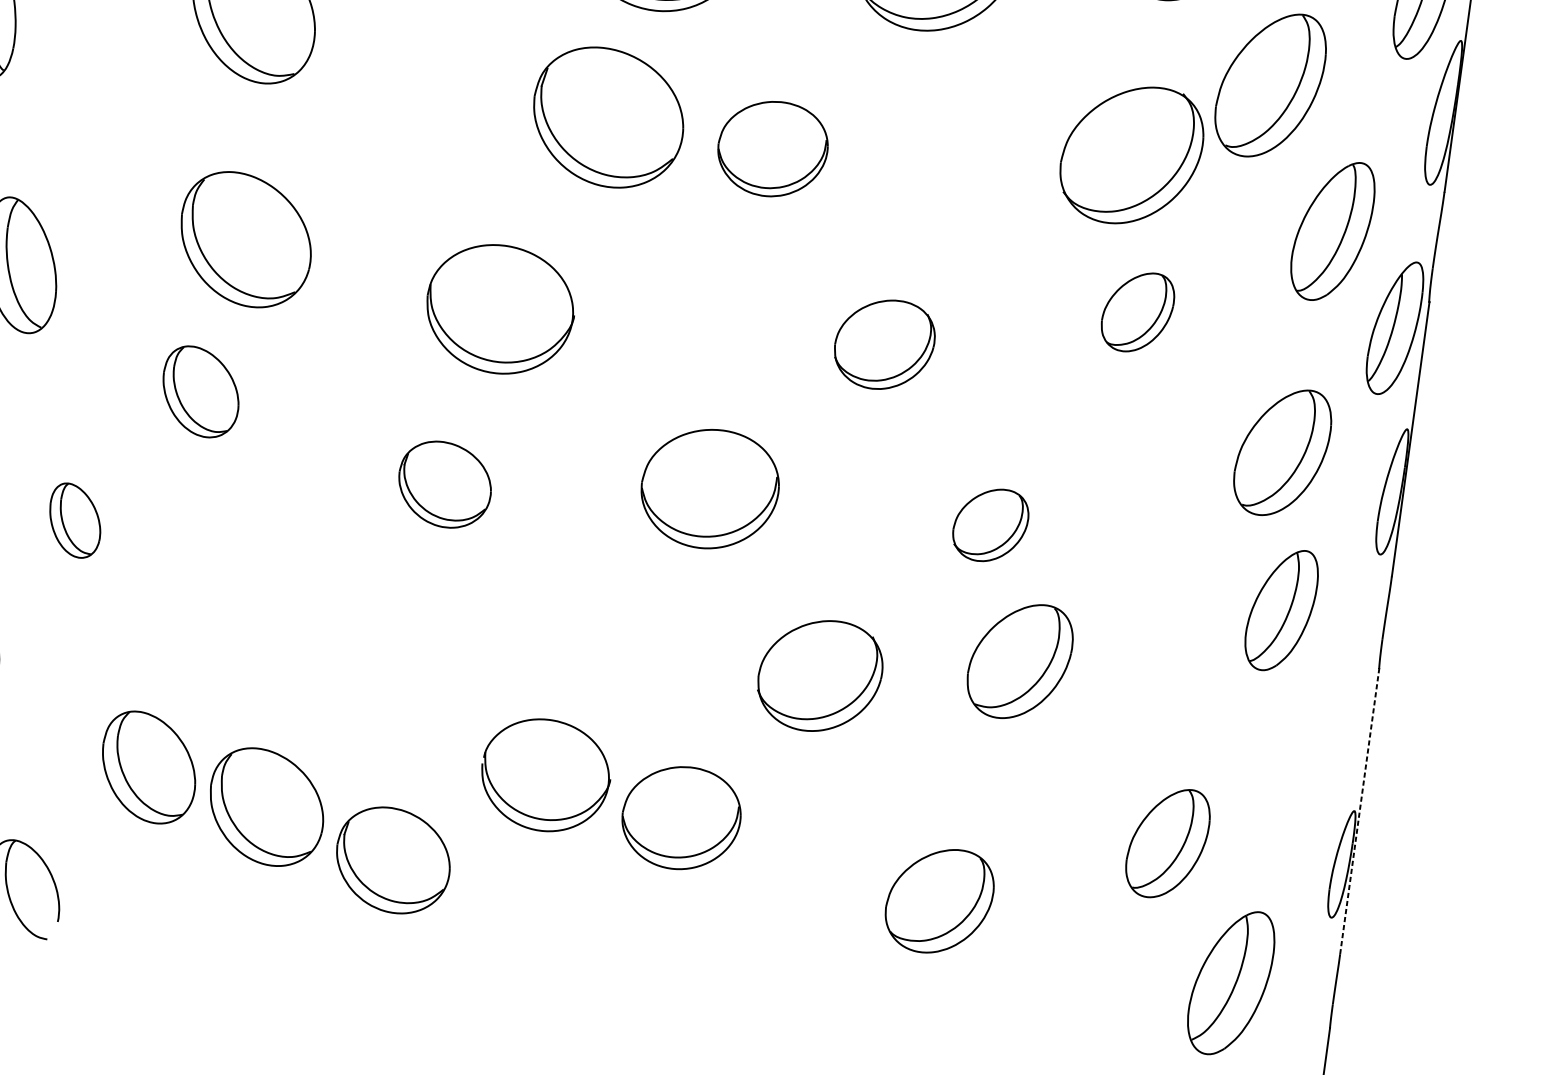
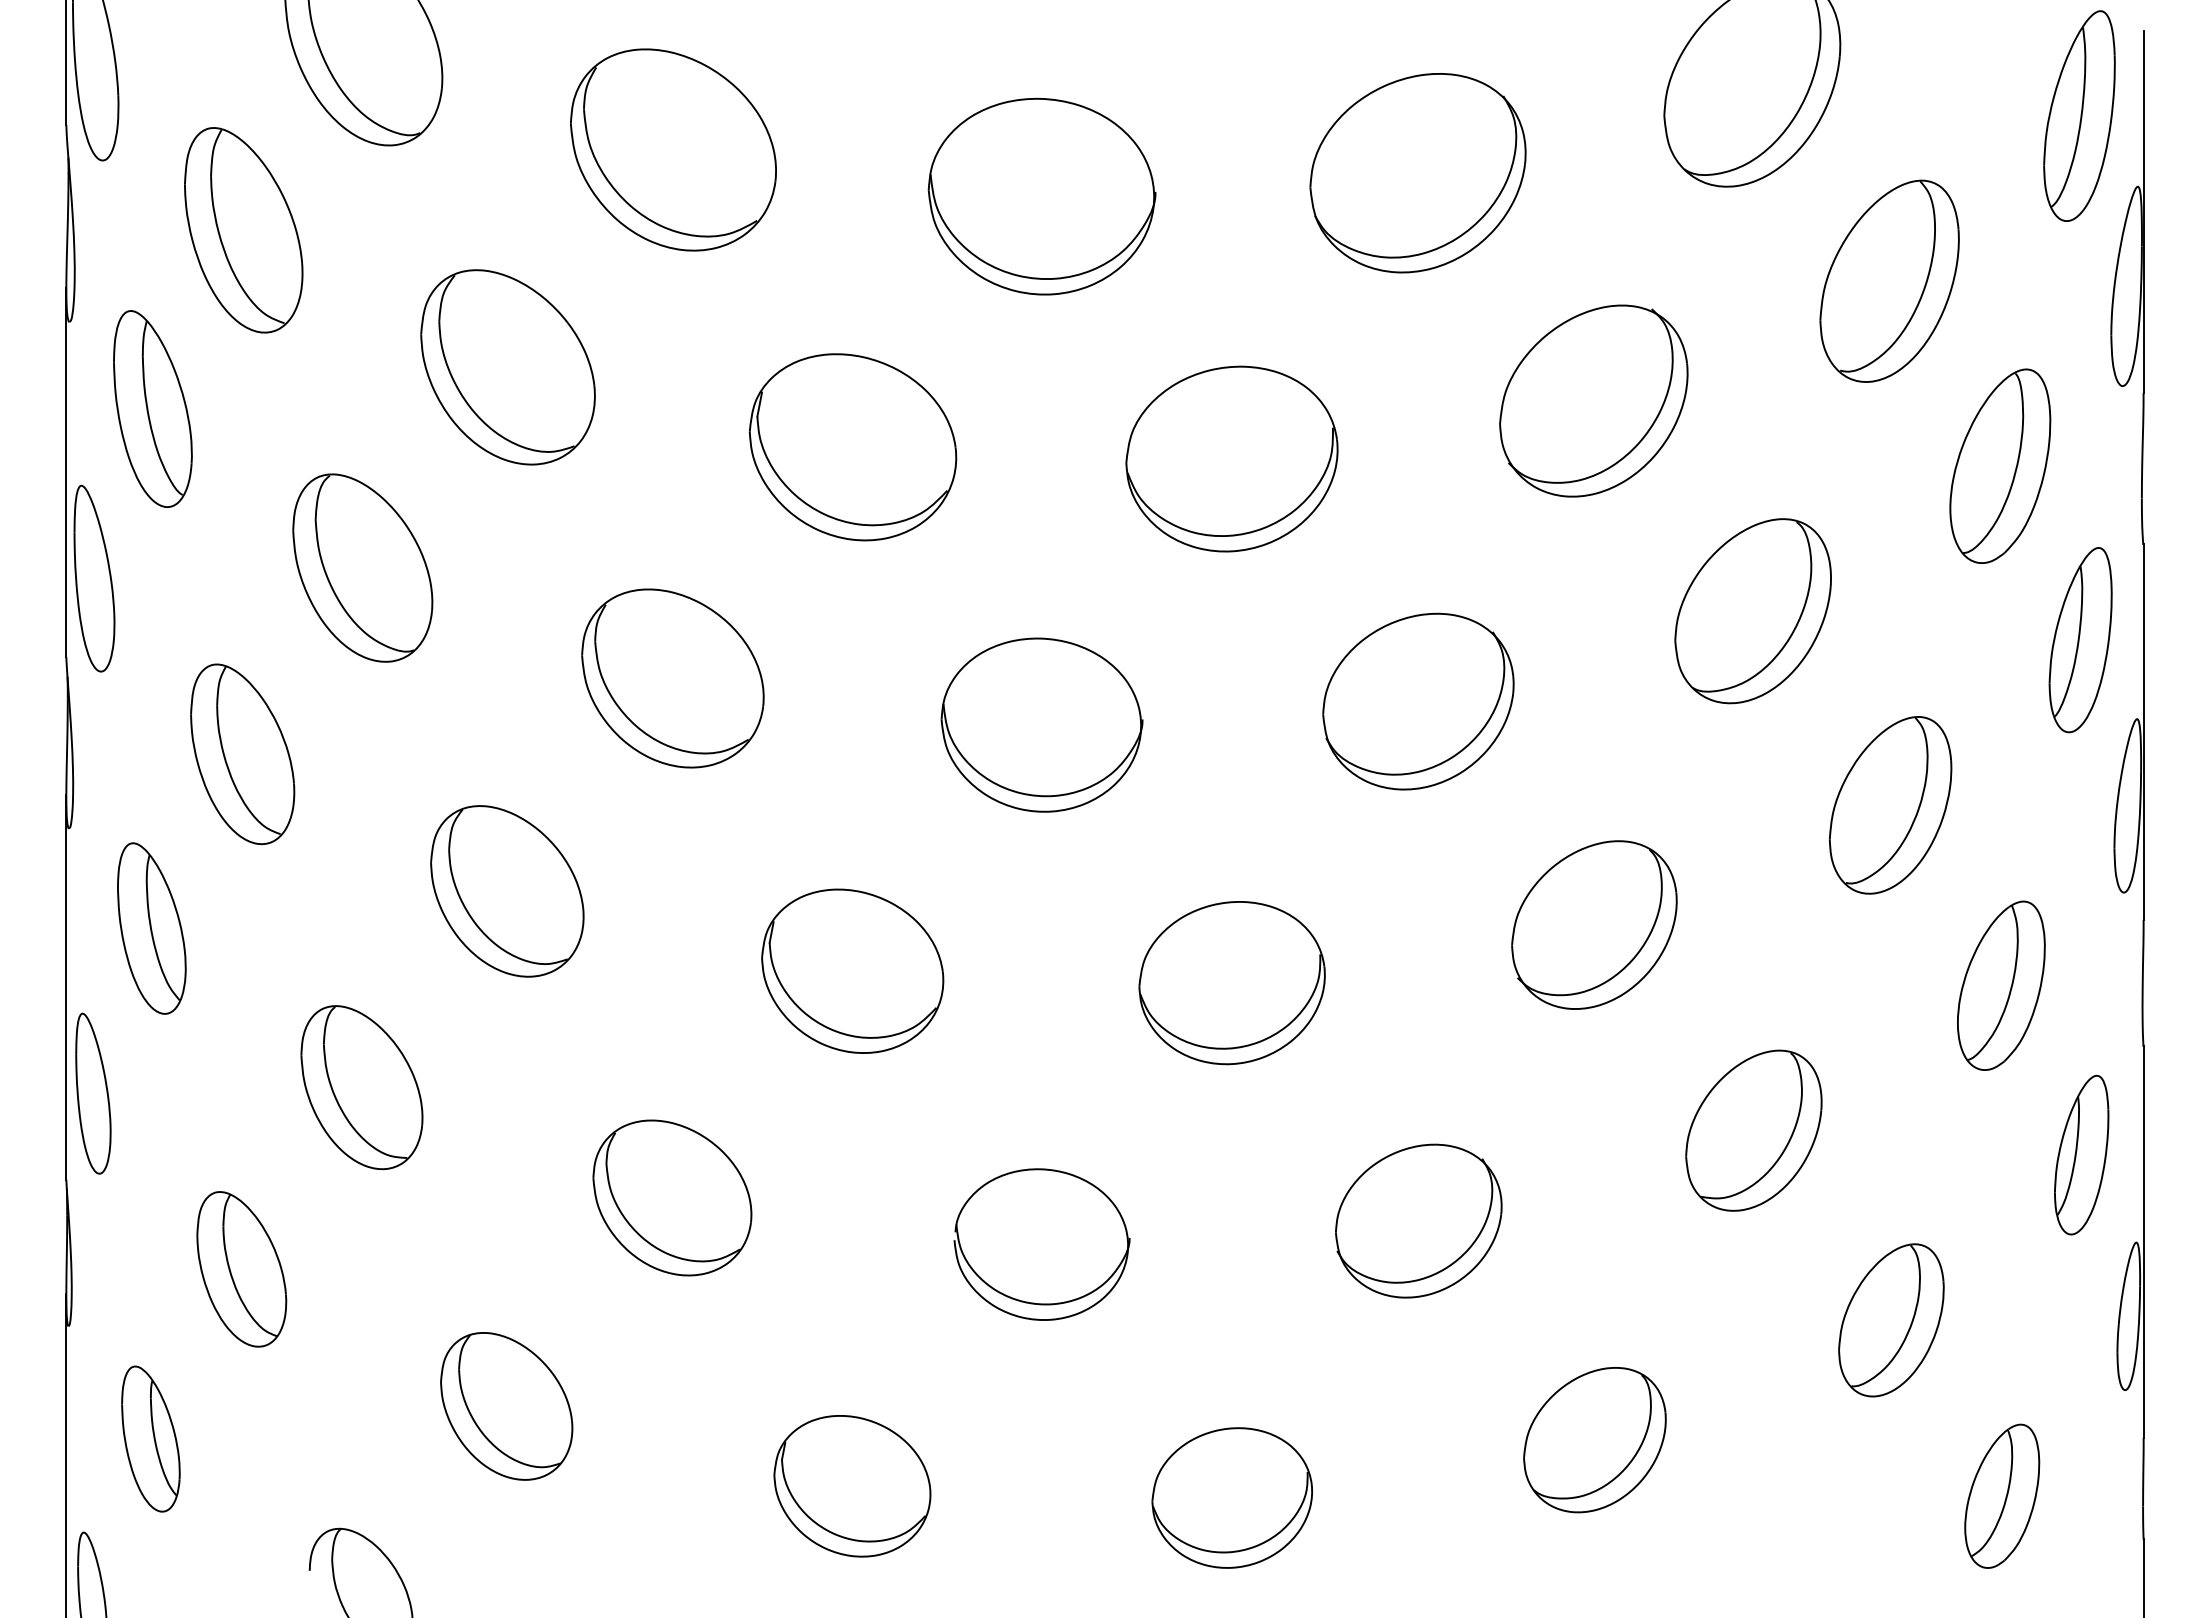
part: (608, 117) -> (852, 447), moved
part: (127, 141) -> (362, 567), added
part: (772, 148) -> (1231, 458), size x1.43
part: (1131, 154) -> (1593, 400), moved
part: (245, 239) -> (672, 678), moved
part: (500, 309) -> (1041, 724), moved
part: (1137, 312) -> (1752, 611), size x1.67
part: (1394, 328) -> (2080, 640), moved
part: (884, 344) -> (1418, 701), size x1.43
part: (201, 392) -> (507, 891), size x1.43
part: (1282, 452) -> (1890, 805), moved
part: (444, 484) -> (852, 970), size x1.43
part: (709, 489) -> (1231, 983), moved
part: (74, 520) -> (361, 1087), size x1.67
part: (990, 524) -> (1594, 924), size x1.67
part: (1019, 661) -> (1753, 1130), moved
part: (820, 675) -> (1418, 1220), moved
part: (1323, 741) -> (2081, 1154), added
part: (545, 775) -> (1041, 1244), moved
part: (266, 807) -> (672, 1197), moved
line: (1359, 811) -> (2143, 1241), dashed -> solid
part: (680, 817) -> (1231, 1497), moved
part: (1231, 982) -> (2002, 1495), size x0.71

